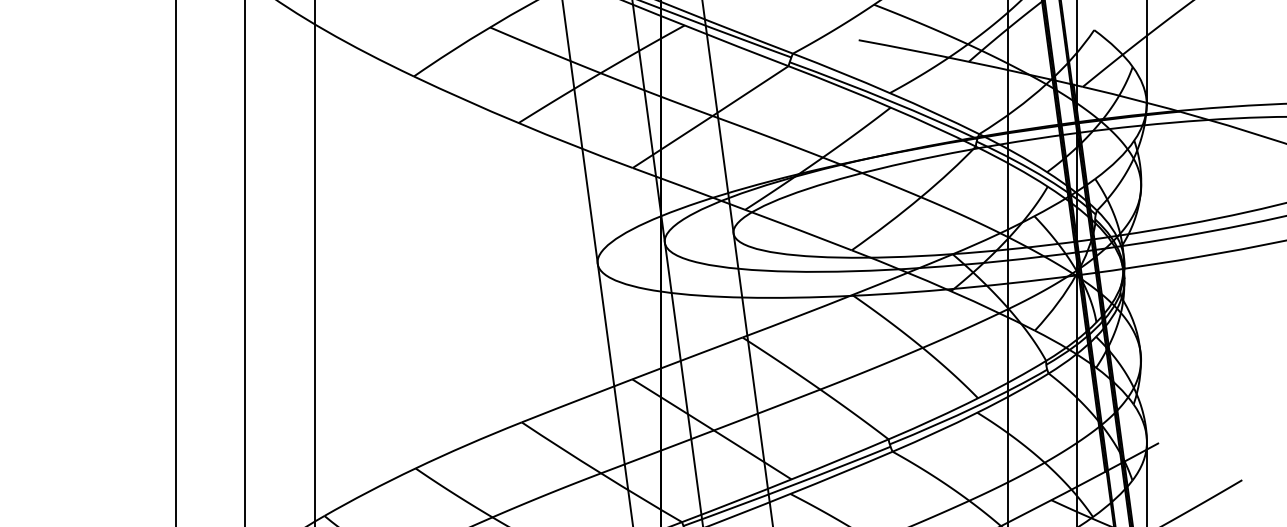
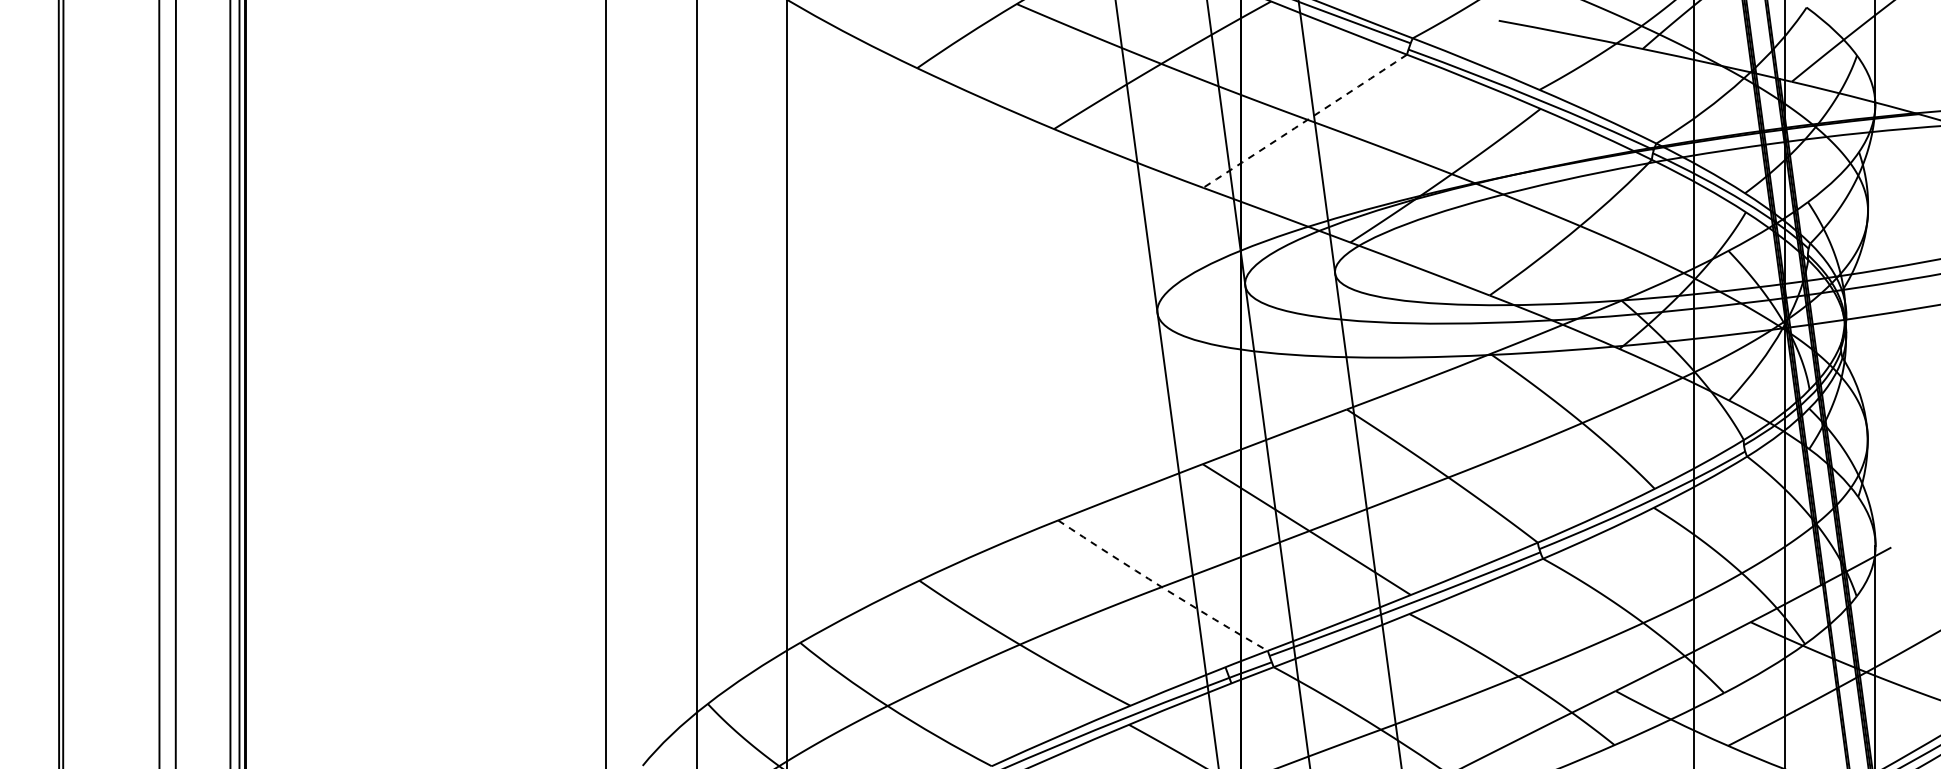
arc: (711, 116) -> (1306, 120), solid -> dashed
arc: (600, 473) -> (1161, 587), solid -> dashed

